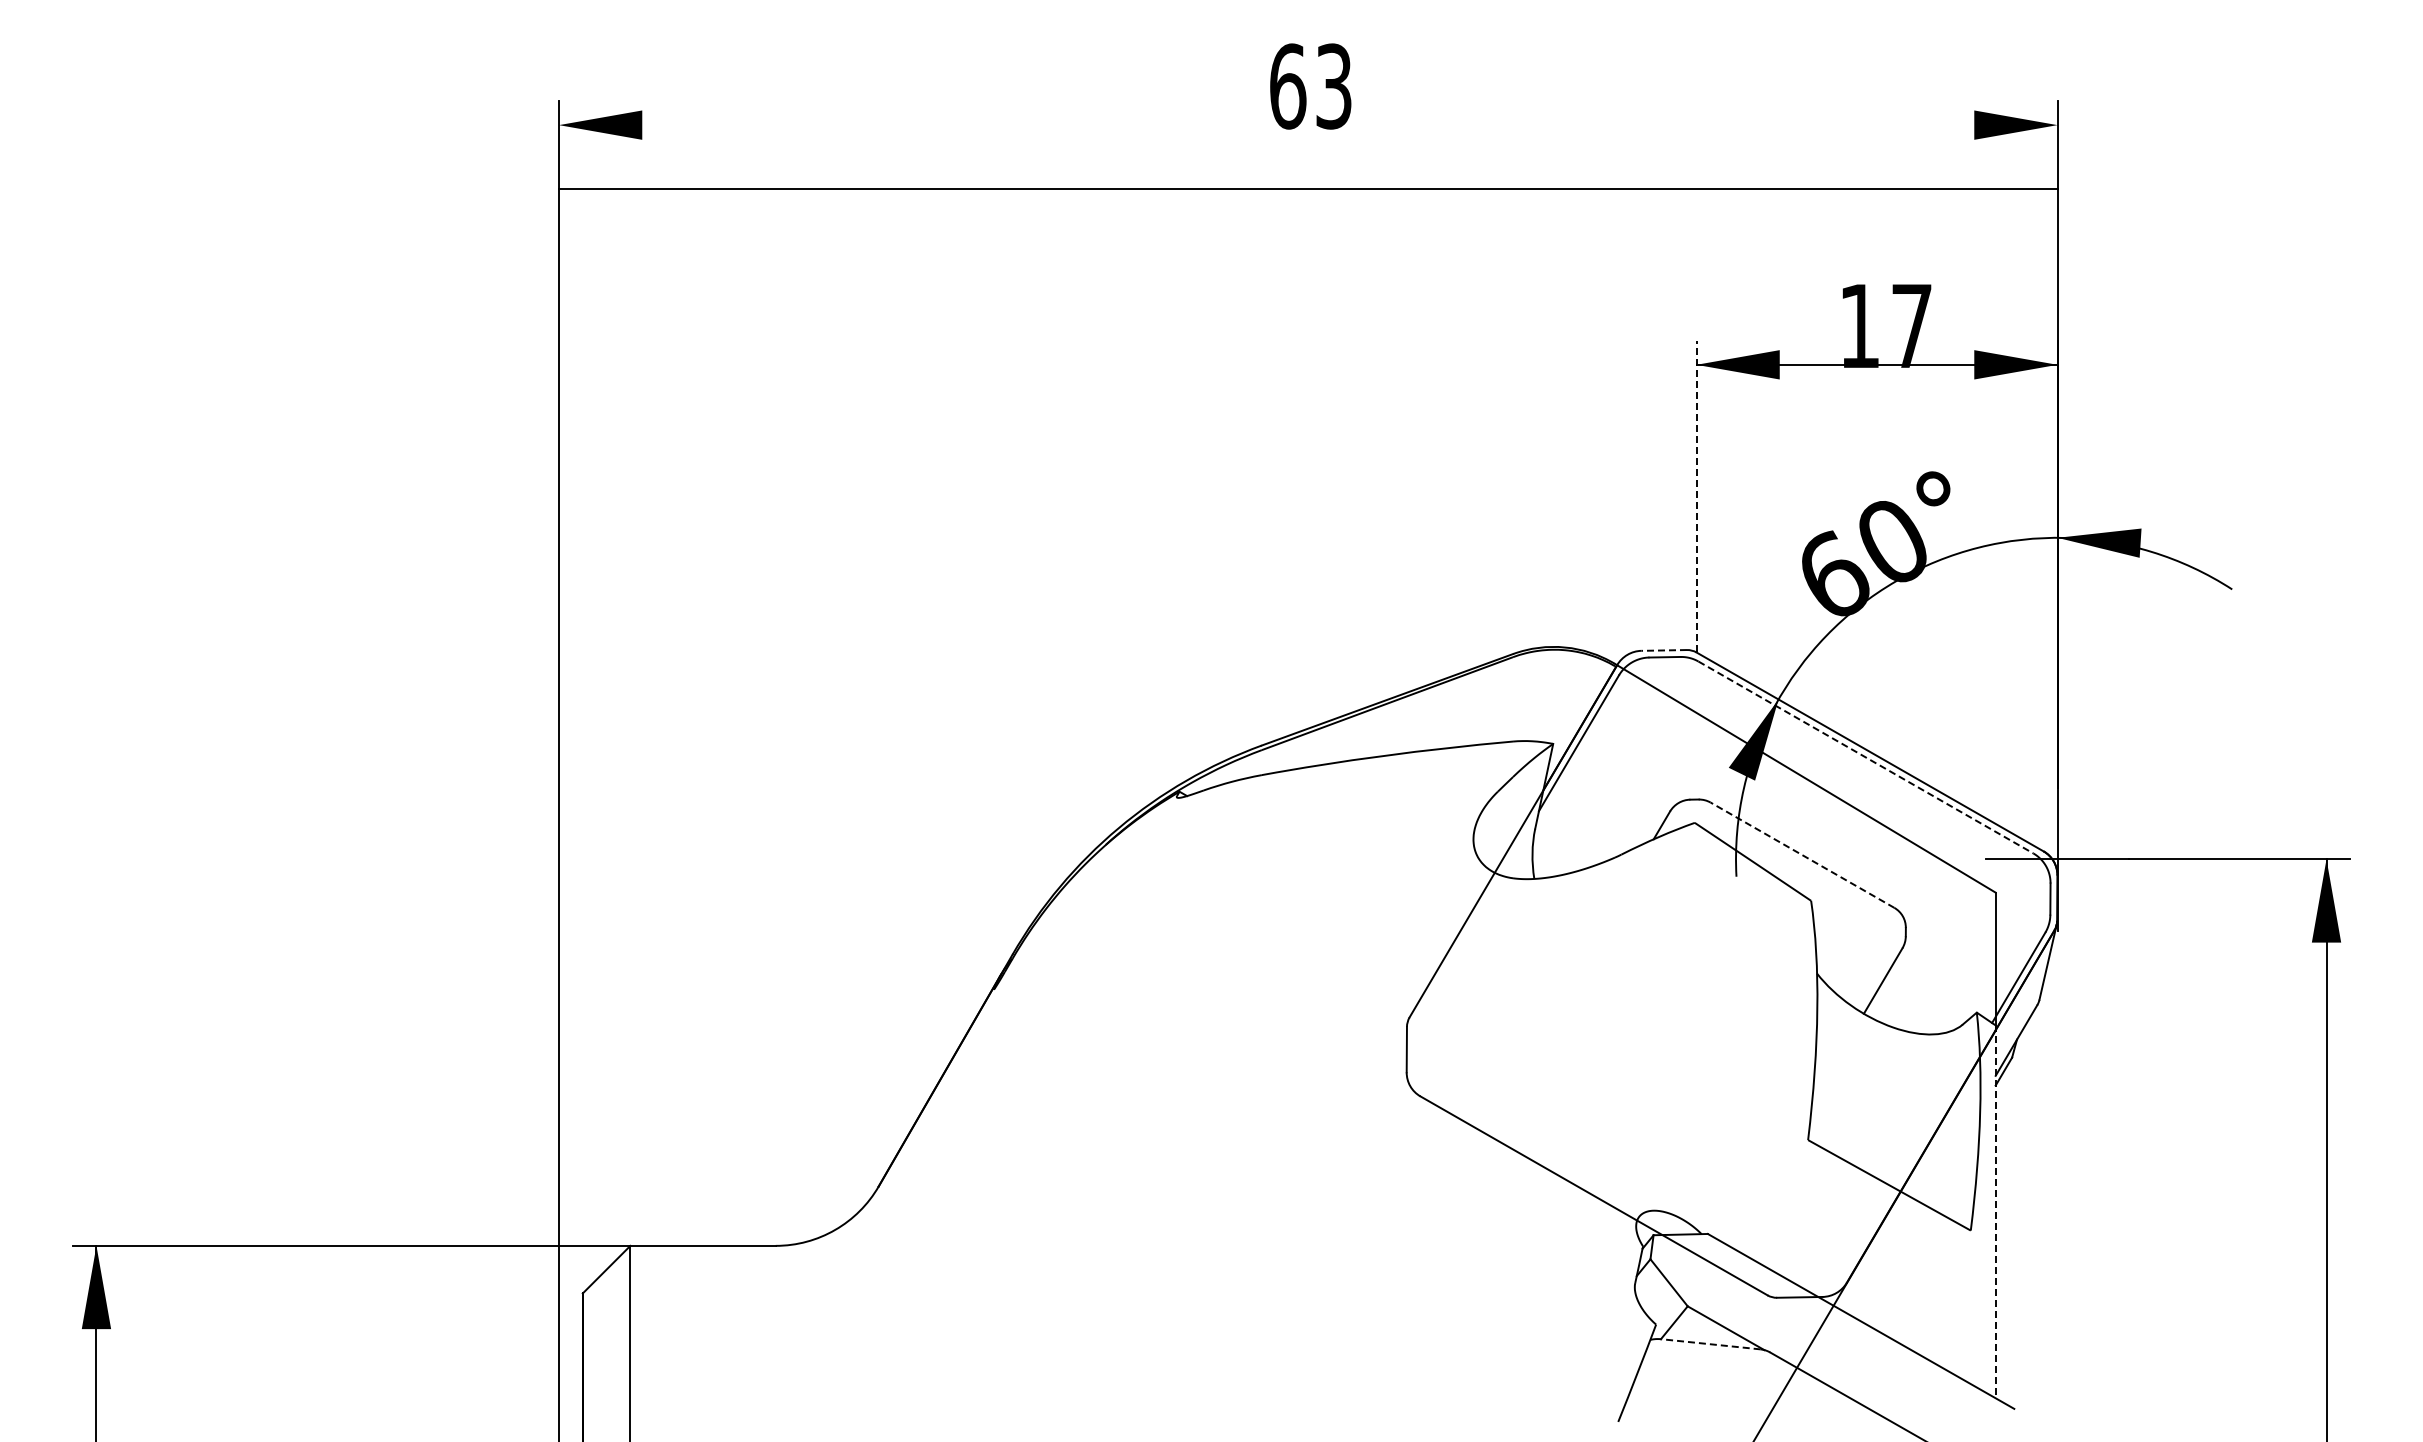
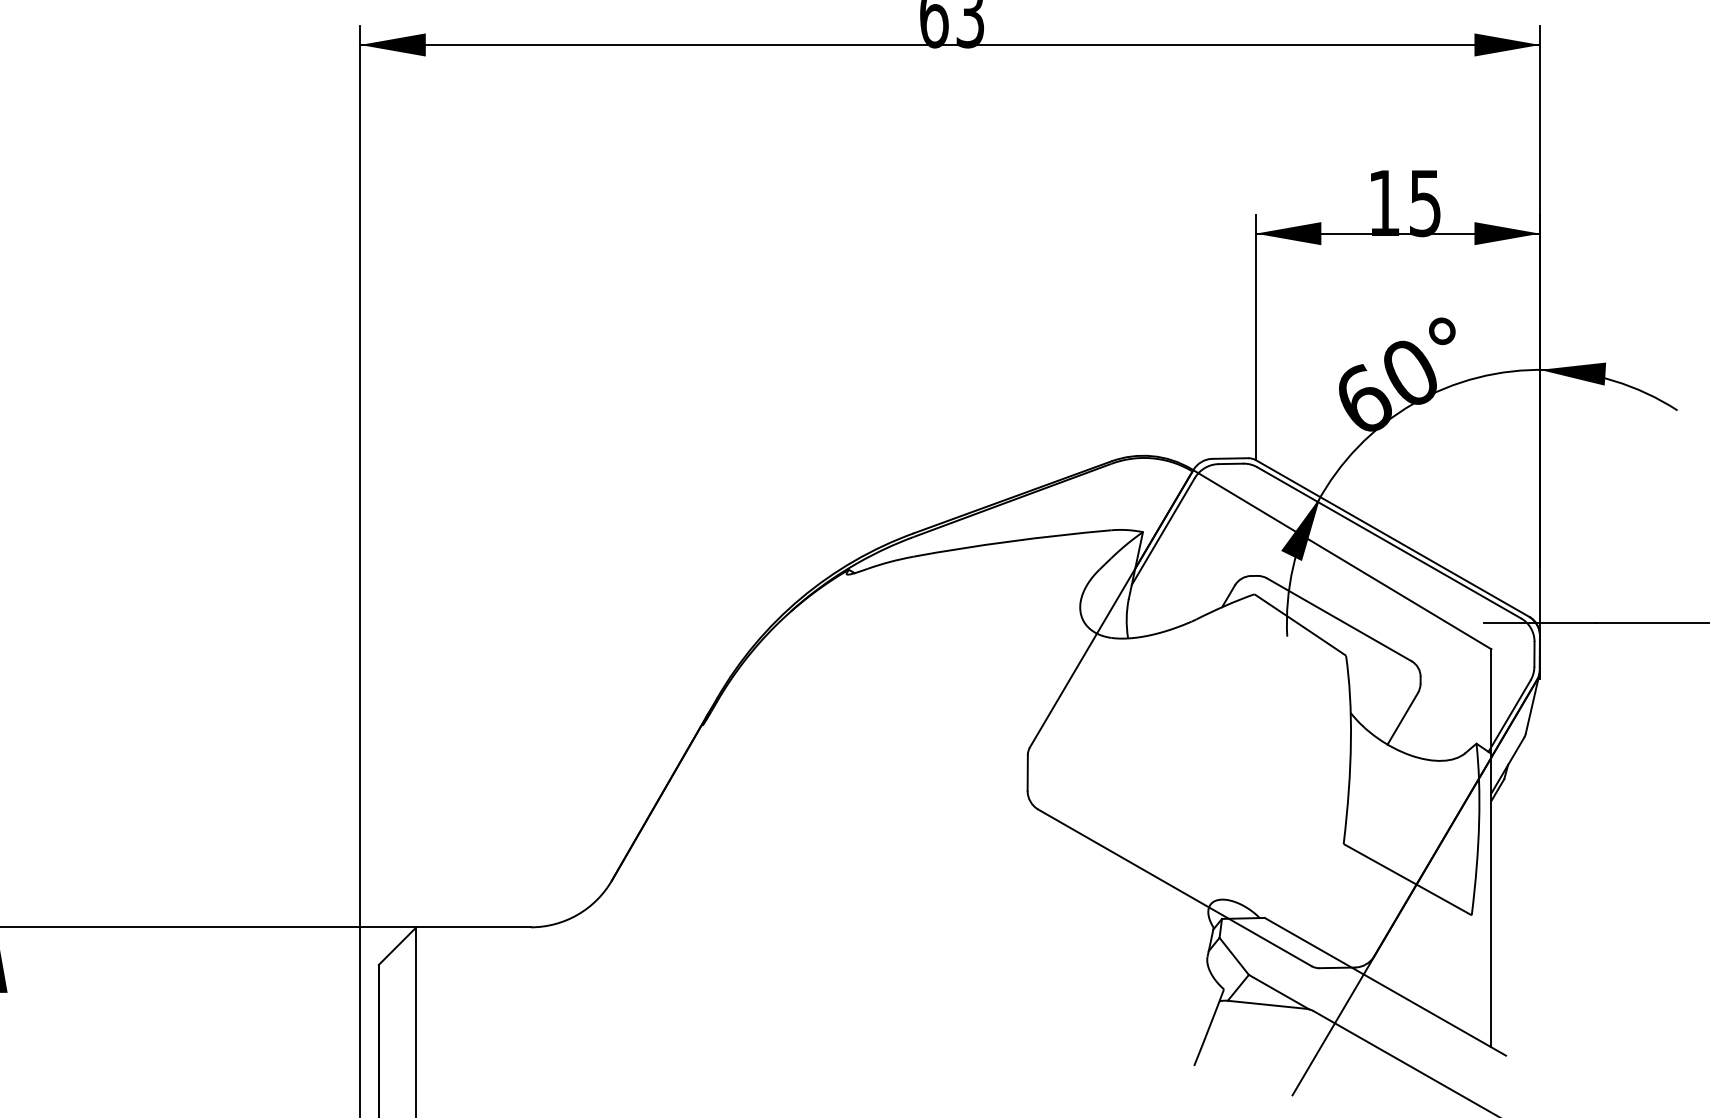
line: (1308, 189) -> (950, 45), moved
text: (1911, 326) -> (1425, 203), 17 -> 15
line: (1696, 496) -> (1255, 337), dashed -> solid
line: (1664, 650) -> (1230, 458), dashed -> solid
line: (1866, 757) -> (1389, 542), dashed -> solid
line: (1802, 855) -> (1339, 619), dashed -> solid
line: (1995, 1212) -> (1491, 901), dashed -> solid
line: (1711, 1344) -> (1267, 1004), dashed -> solid

